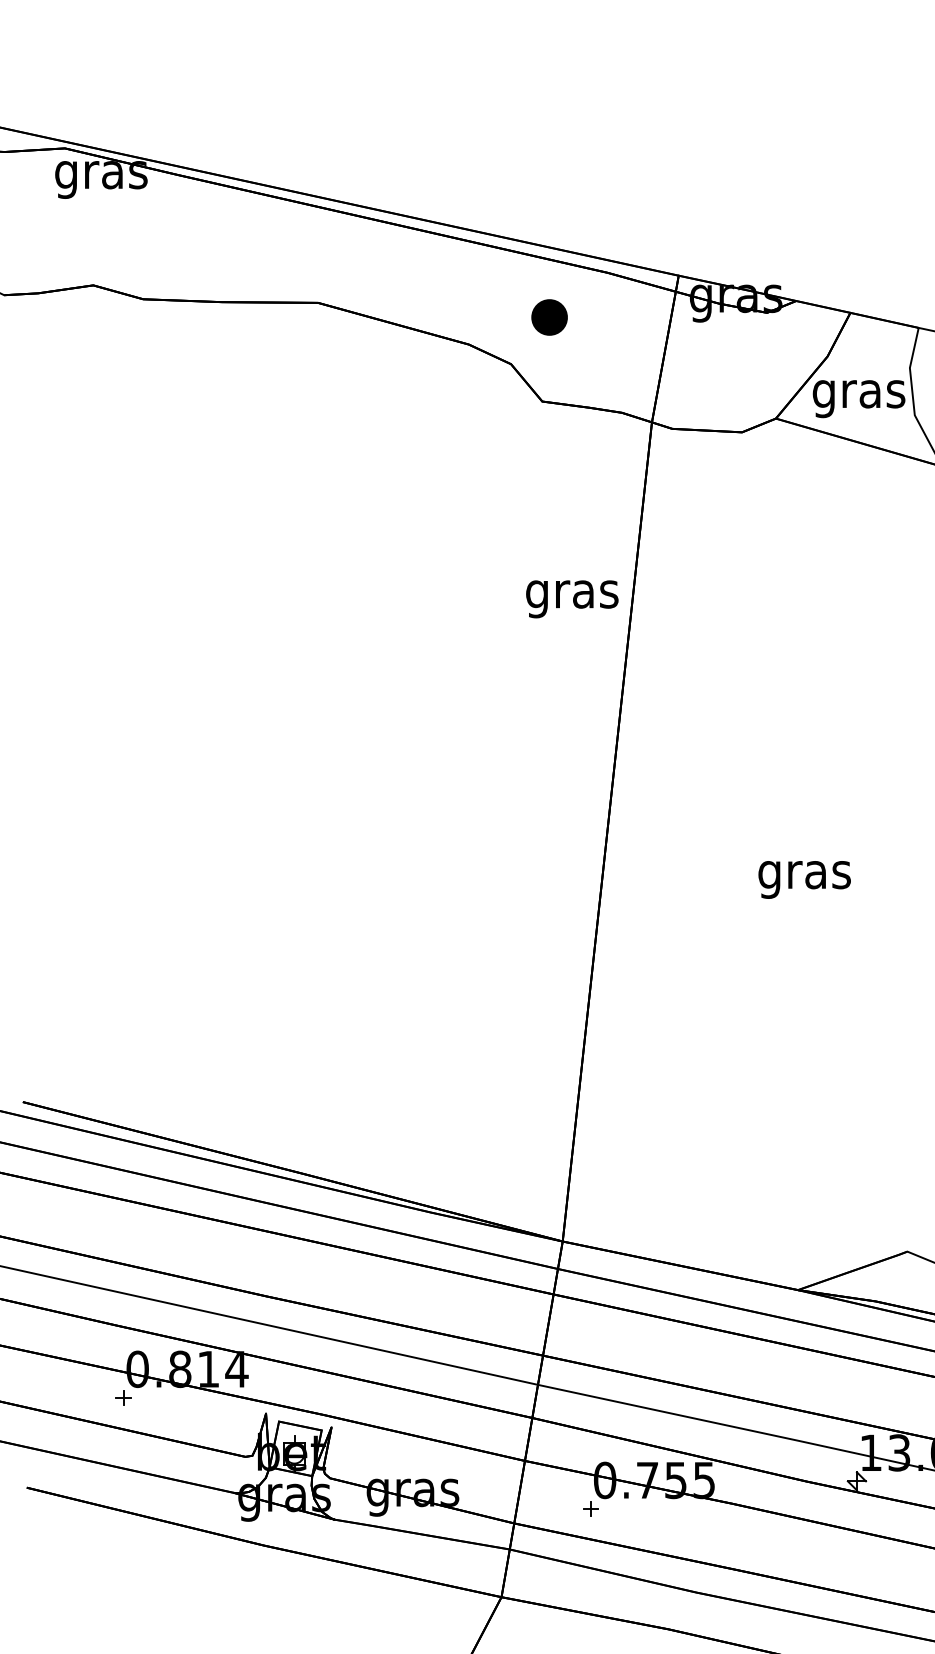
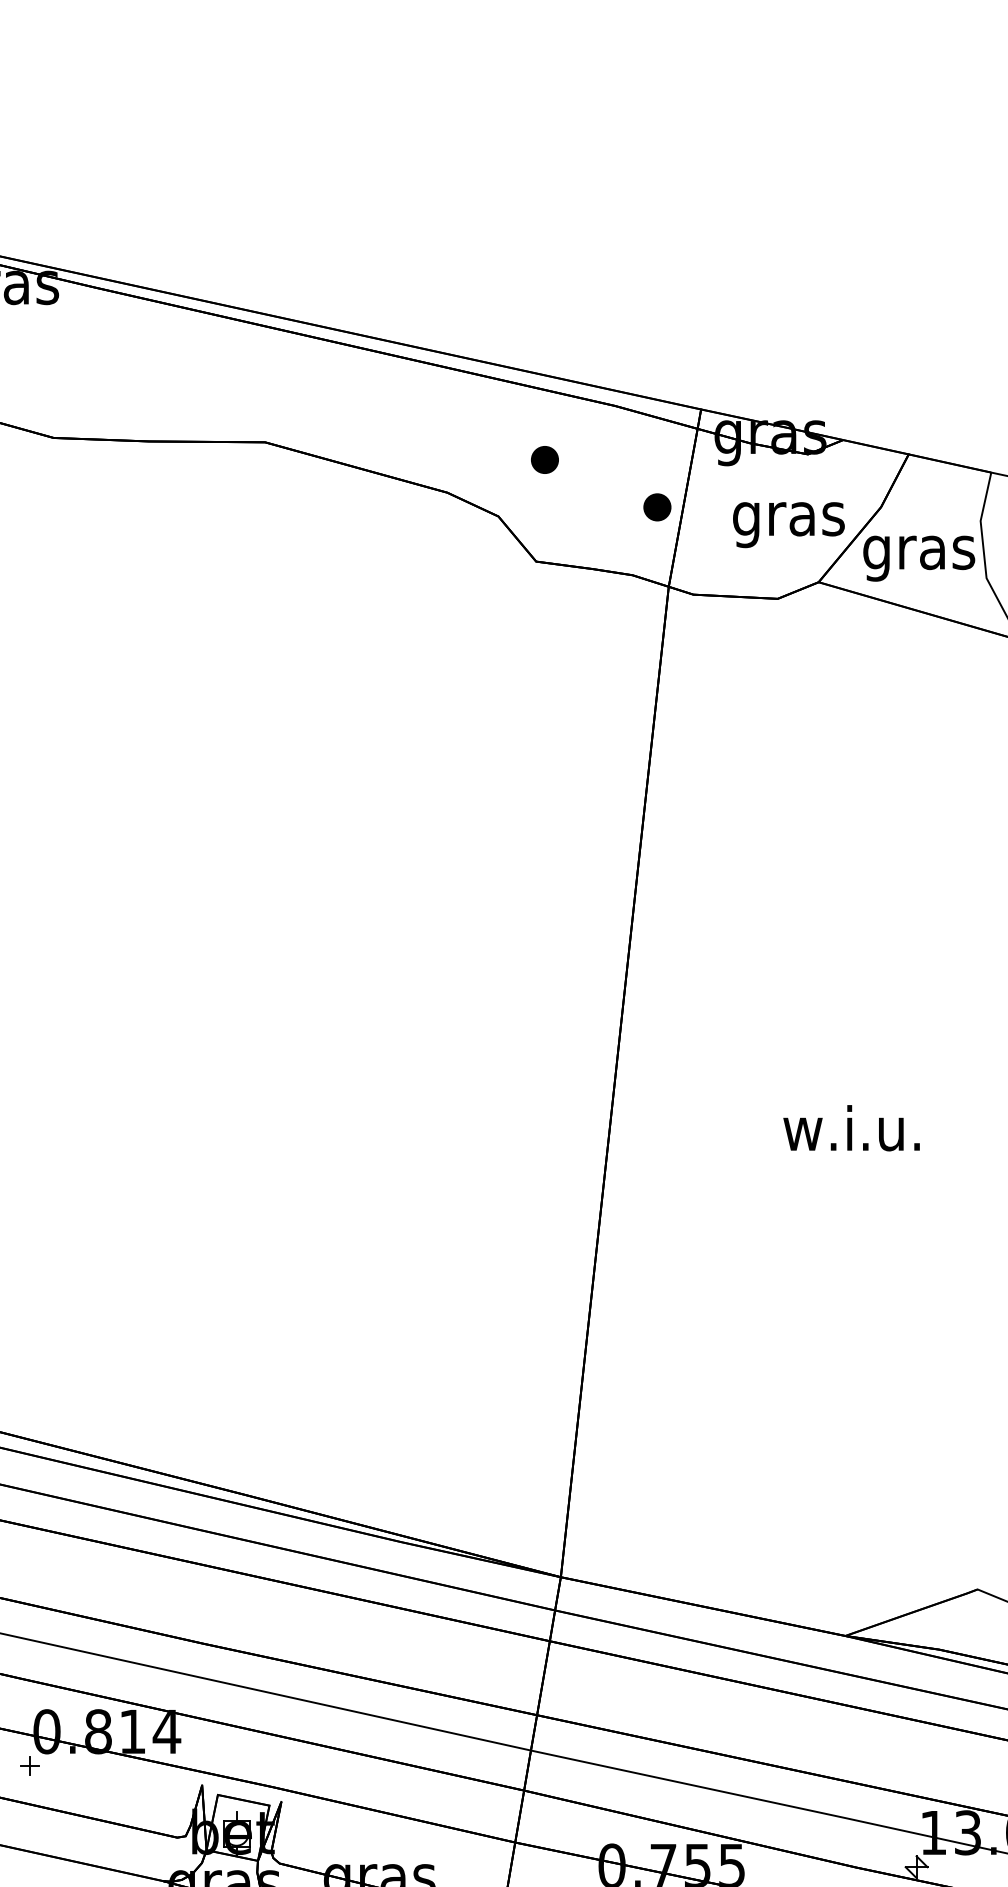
part: (549, 317) -> (544, 459), size x0.62
part: (642, 356) -> (657, 507), added
text: (572, 599) -> (789, 525), moved
text: (802, 874) -> (850, 1133), gras -> w.i.u.

